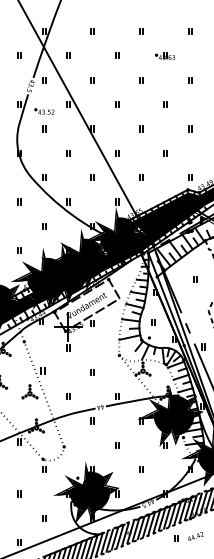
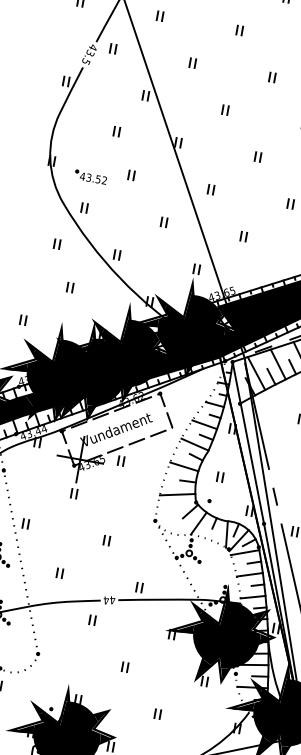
part: (44, 111) -> (90, 176), moved
part: (44, 128) -> (117, 131), moved
part: (19, 201) -> (56, 243), moved

